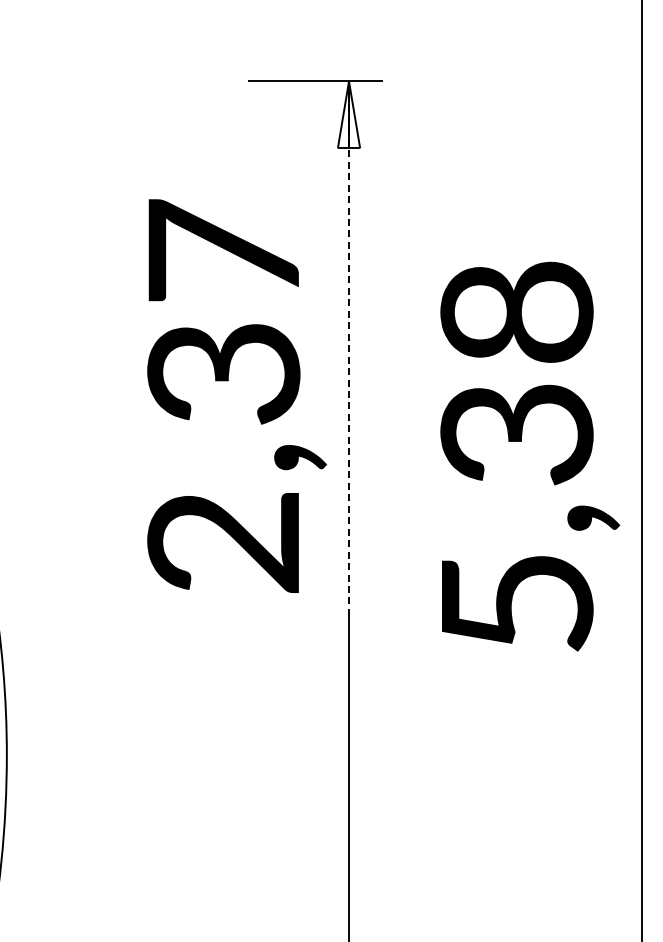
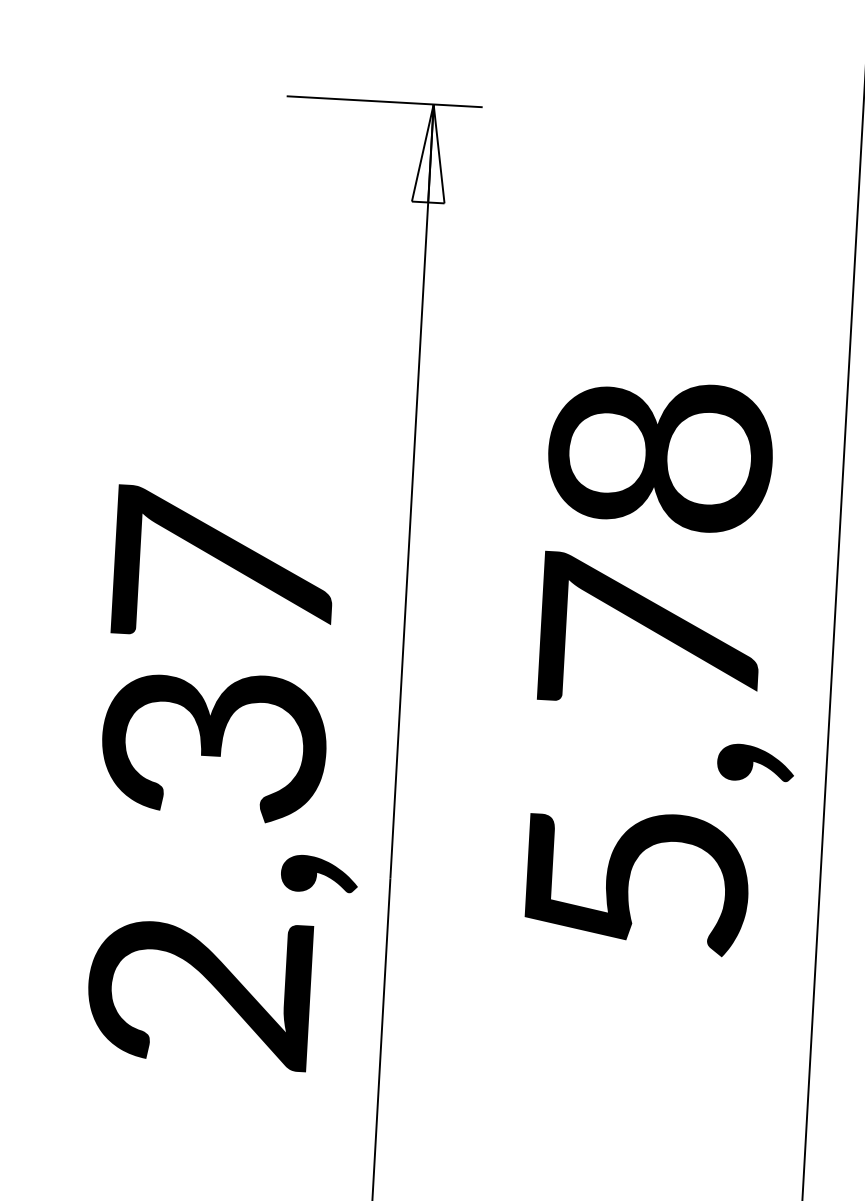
line: (349, 346) -> (412, 492), dashed -> solid
text: (236, 395) -> (230, 778), moved
text: (516, 433) -> (649, 633), 5,38 -> 5,78

